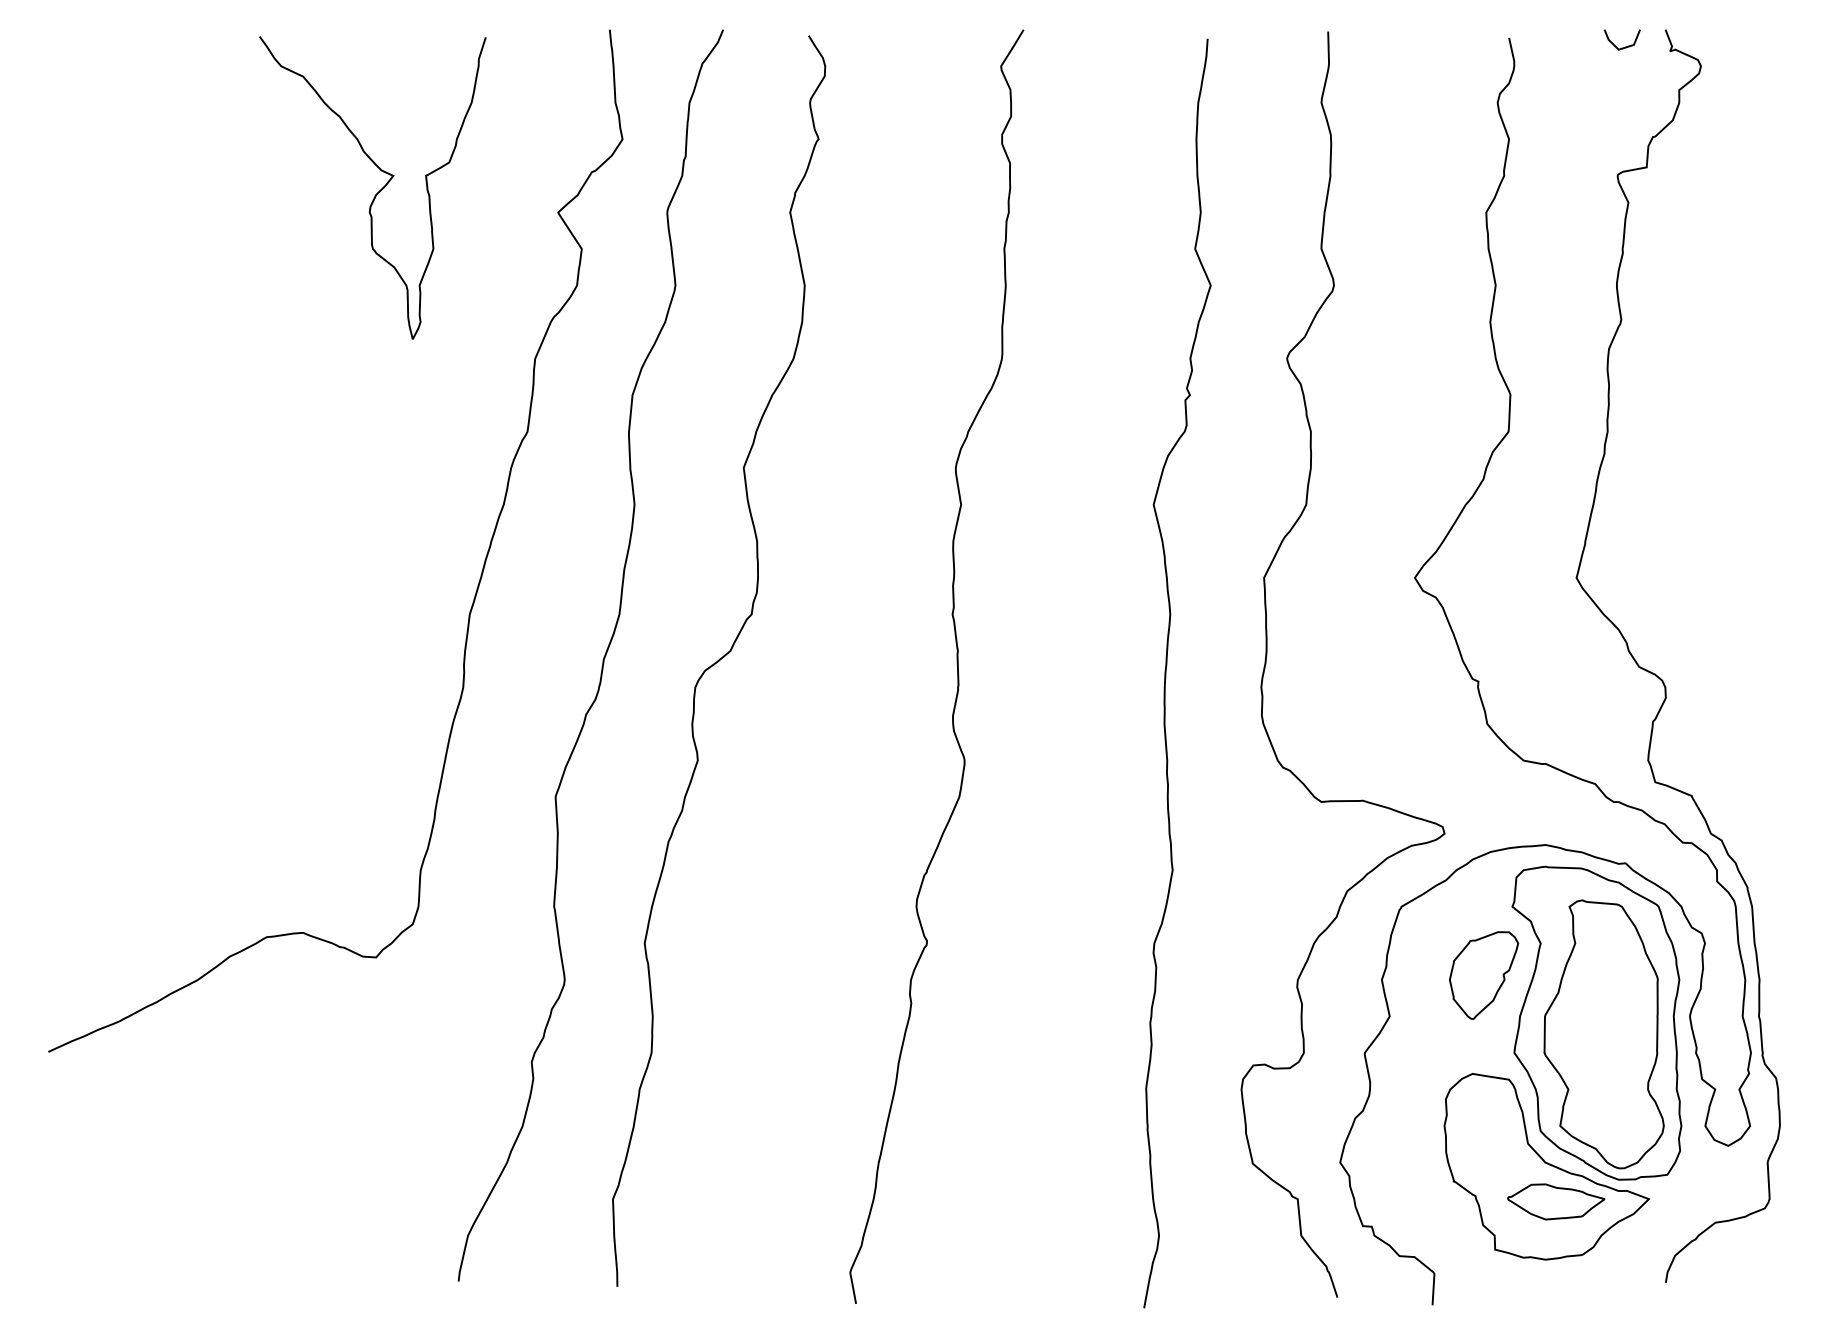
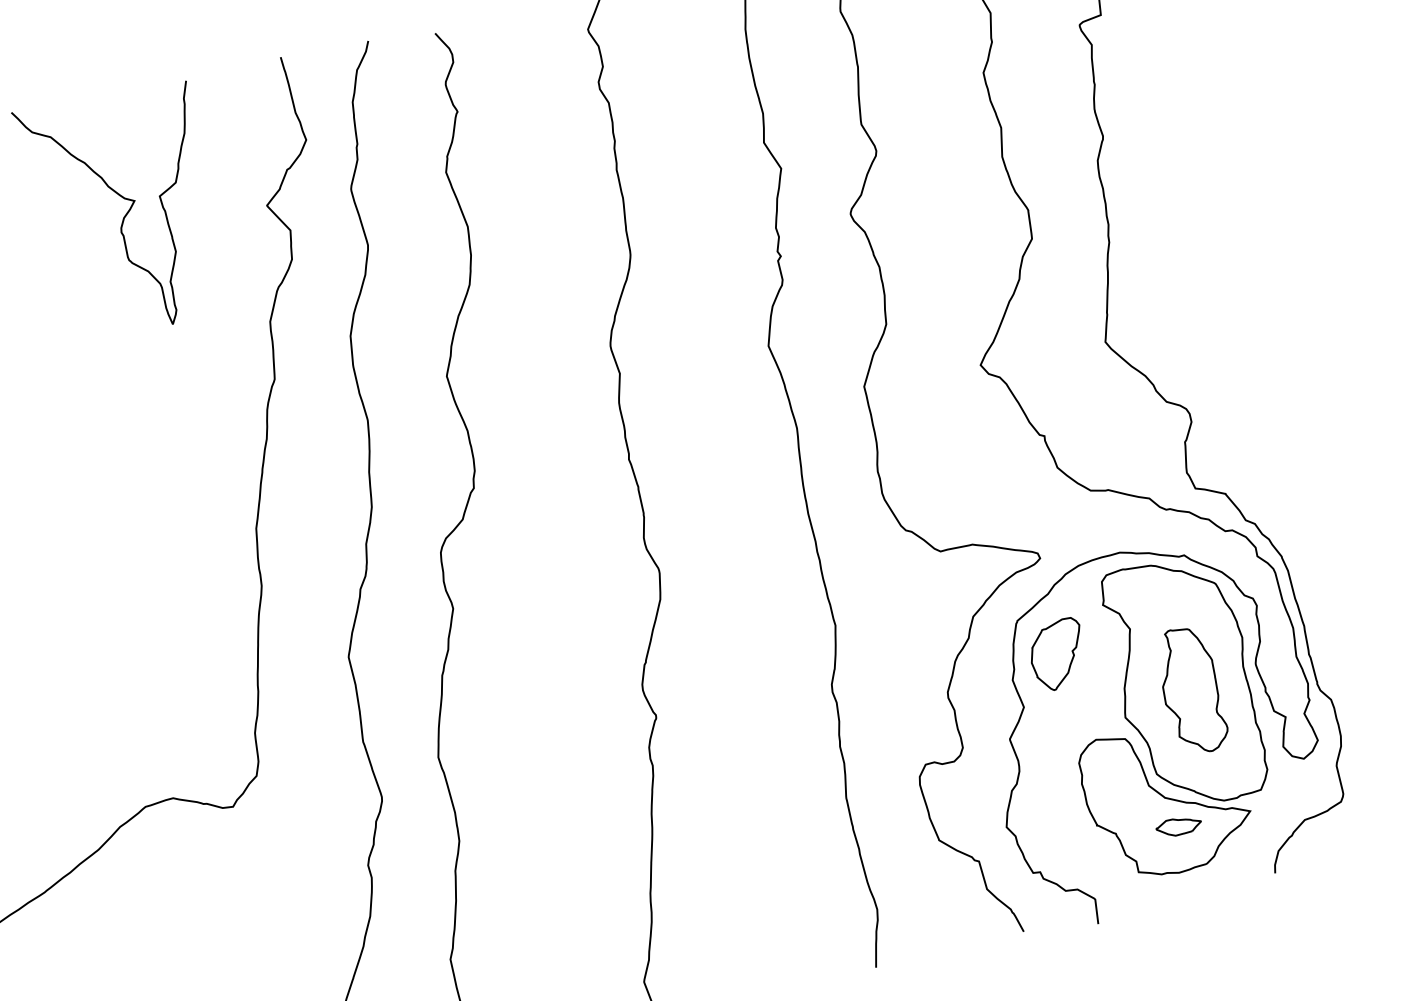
part: (1484, 975) -> (1057, 654), moved
part: (1603, 1034) -> (1191, 690), size x0.6
part: (1556, 1201) -> (1179, 826), size x0.6

